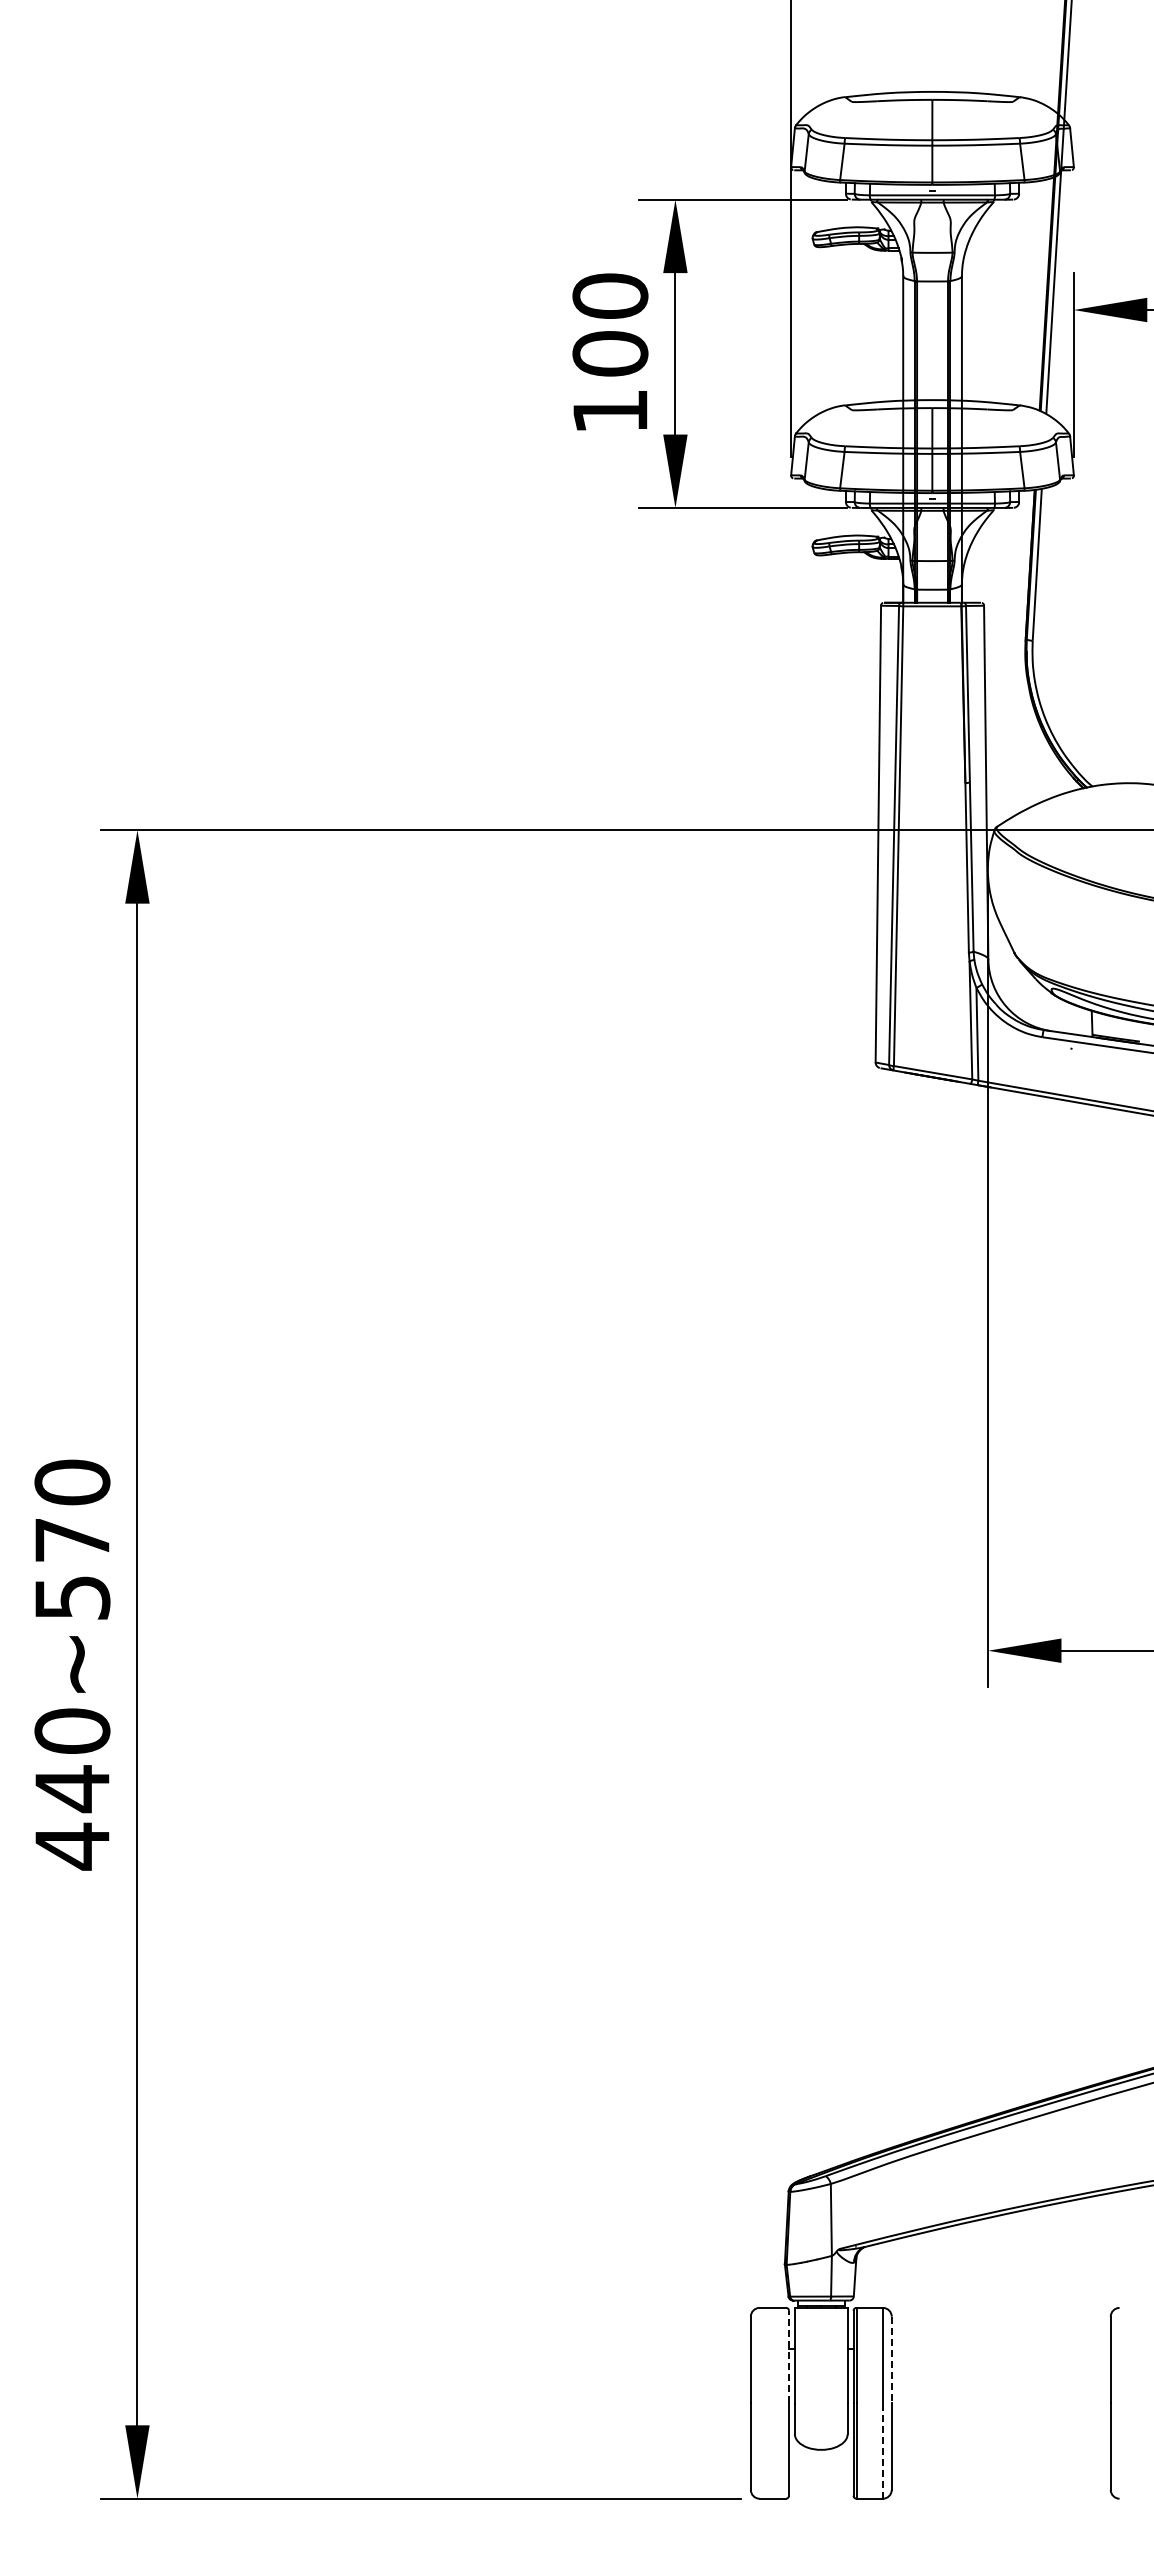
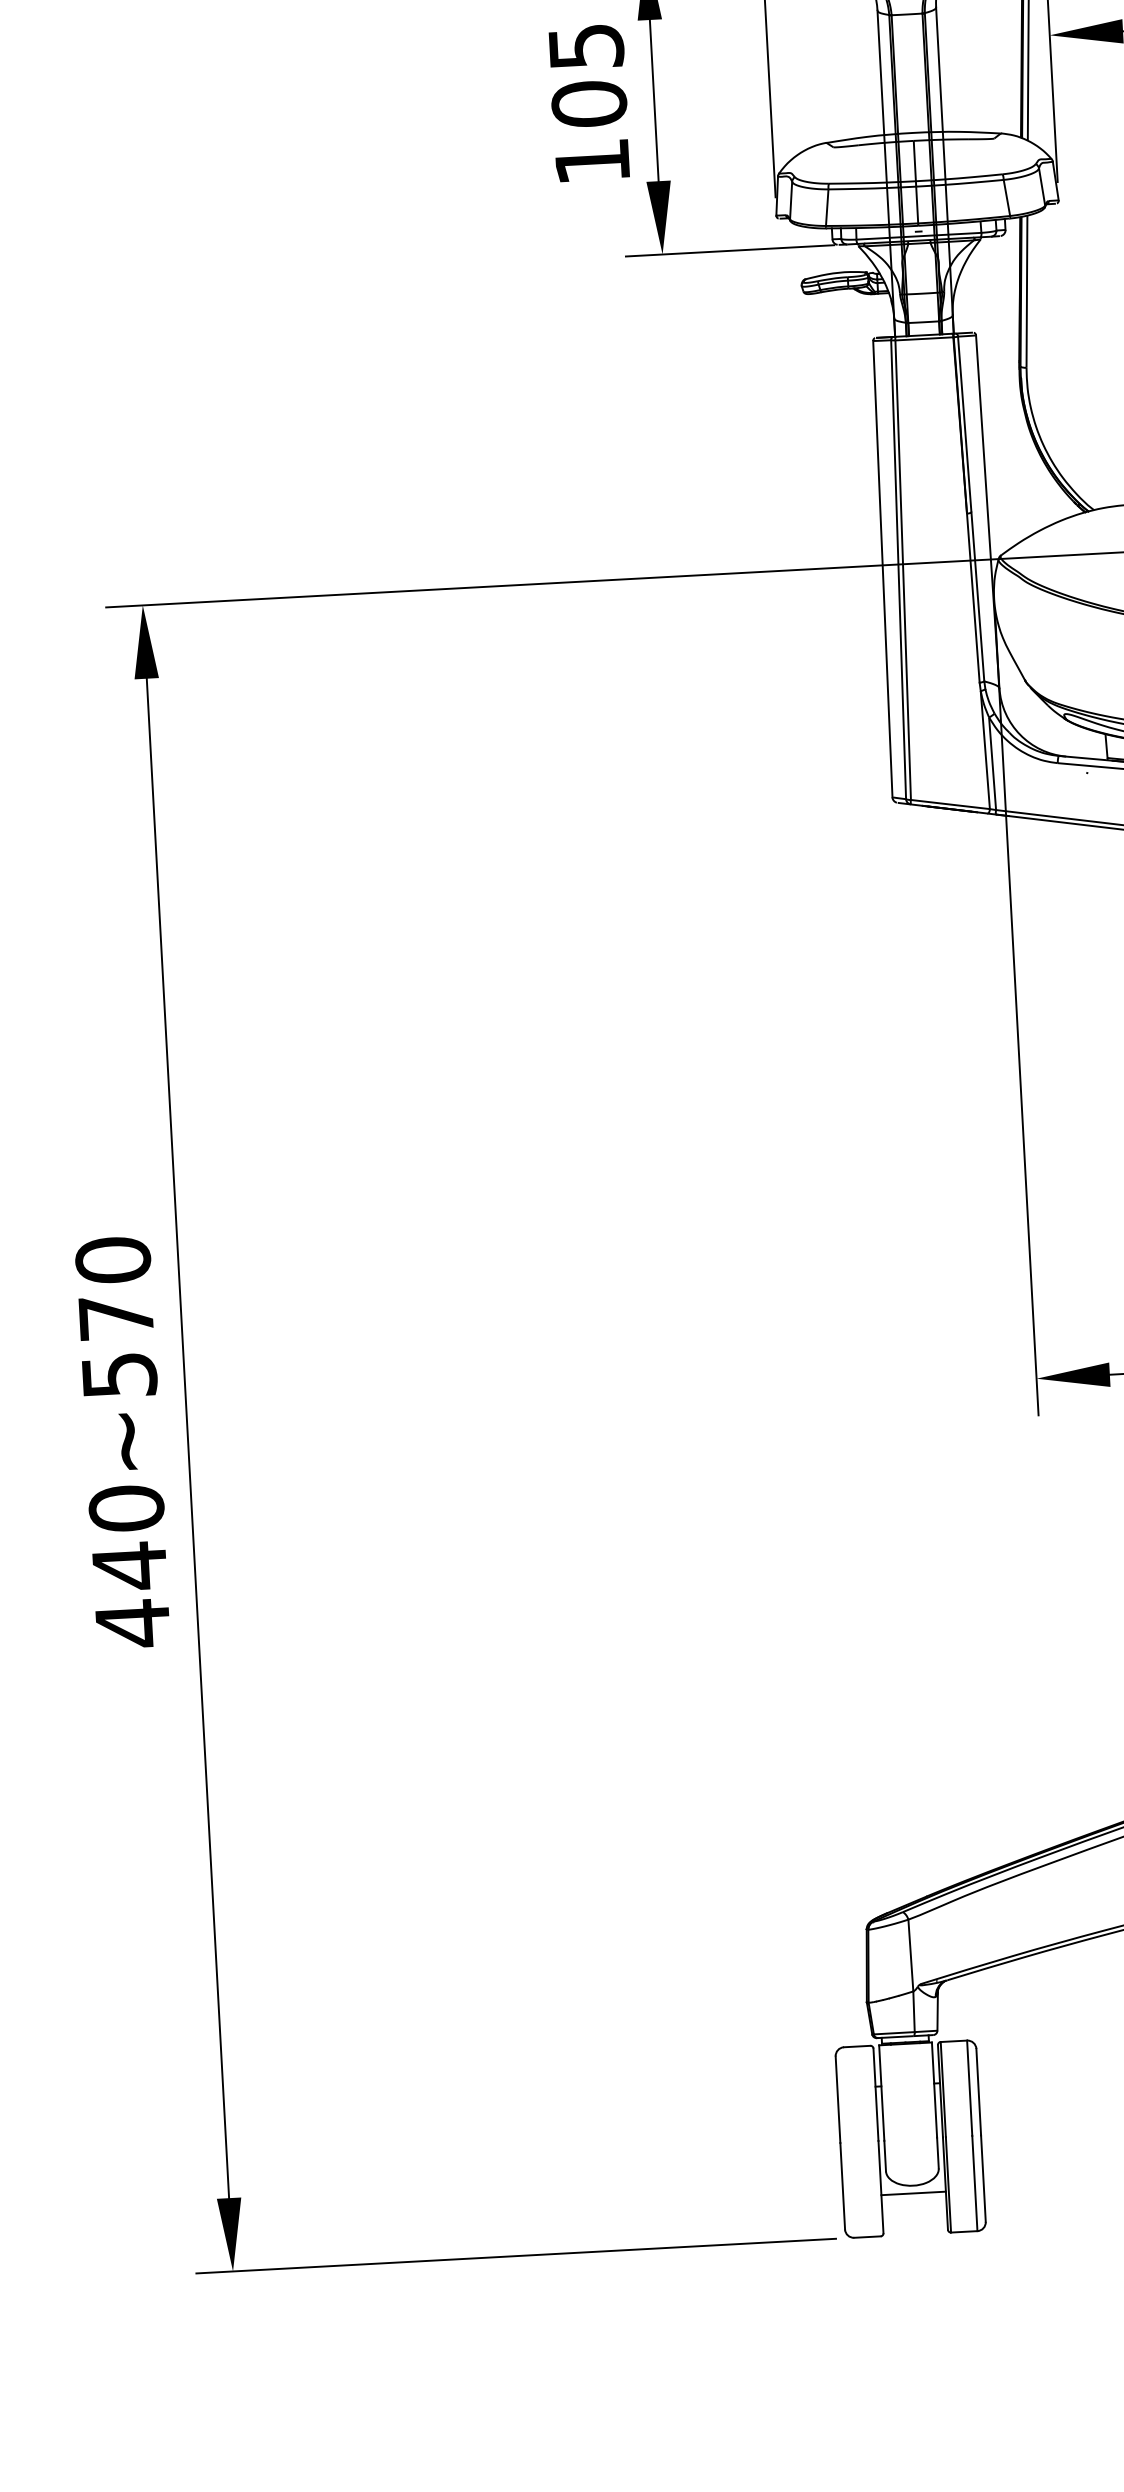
text: (610, 295) -> (586, 45), 100 -> 105
line: (789, 2356) -> (876, 2094), dashed -> solid
line: (891, 2360) -> (978, 2092), dashed -> solid
line: (882, 2451) -> (974, 2184), dashed -> solid
line: (821, 2457) -> (913, 2193), added

